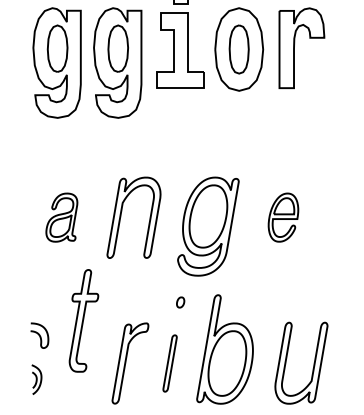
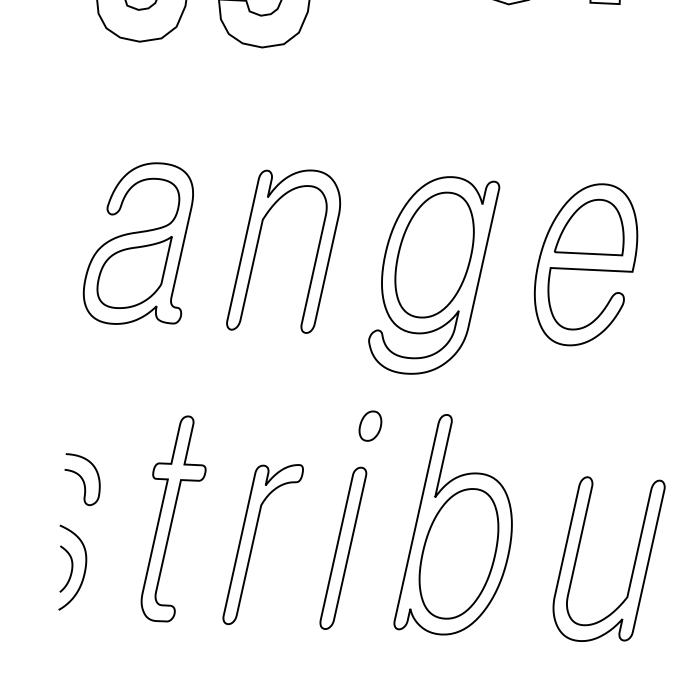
part: (61, 217) -> (137, 243), size x1.67
part: (283, 217) -> (586, 264), size x1.67
part: (180, 302) -> (370, 426), size x1.43
part: (83, 320) -> (173, 518), moved
part: (169, 363) -> (342, 548), size x1.43
part: (36, 379) -> (71, 567), size x1.43

